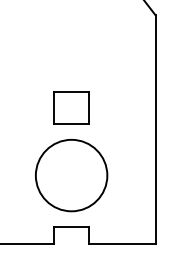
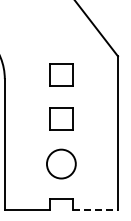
part: (71, 42) -> (61, 74), added
circle: (71, 176) -> (61, 164), size x0.6
line: (123, 244) -> (96, 210), solid -> dashed

